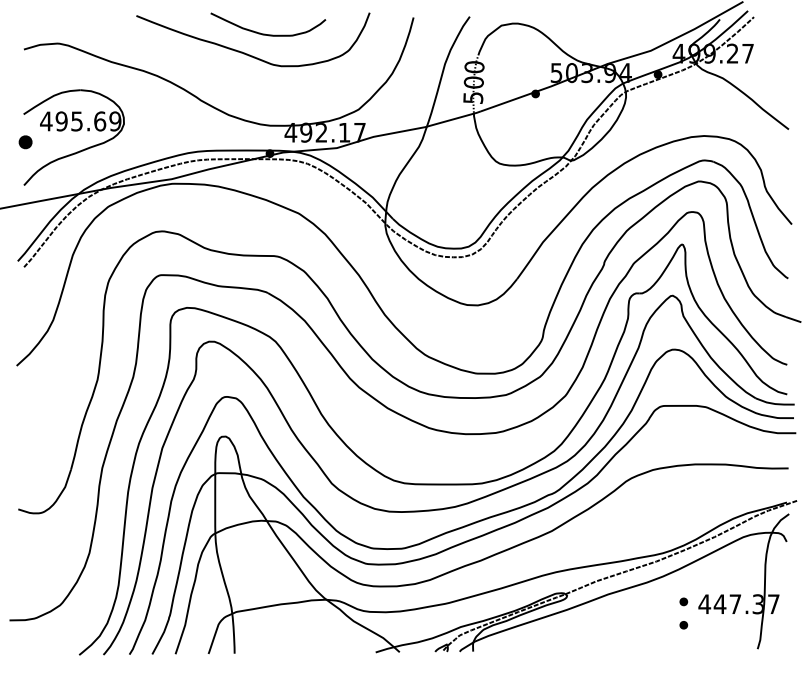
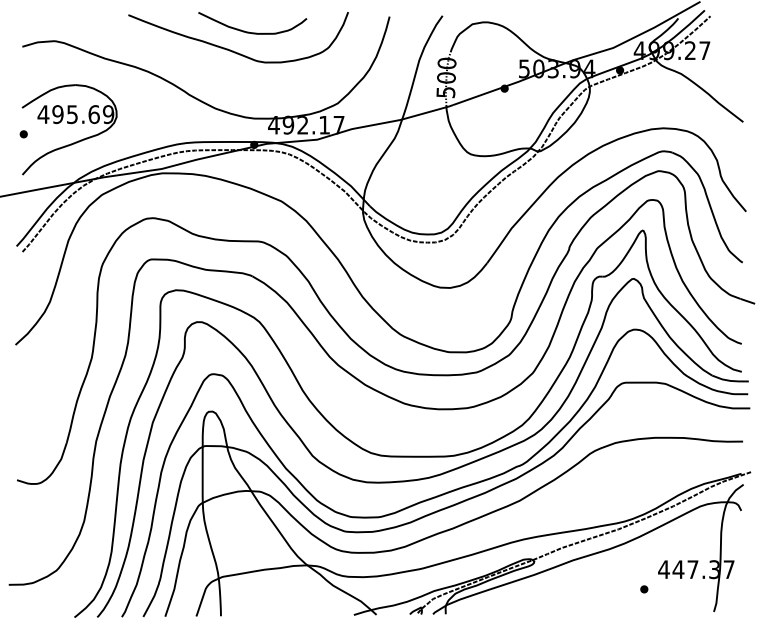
part: (25, 142) -> (23, 134), size x0.62
part: (684, 602) -> (644, 567), removed

